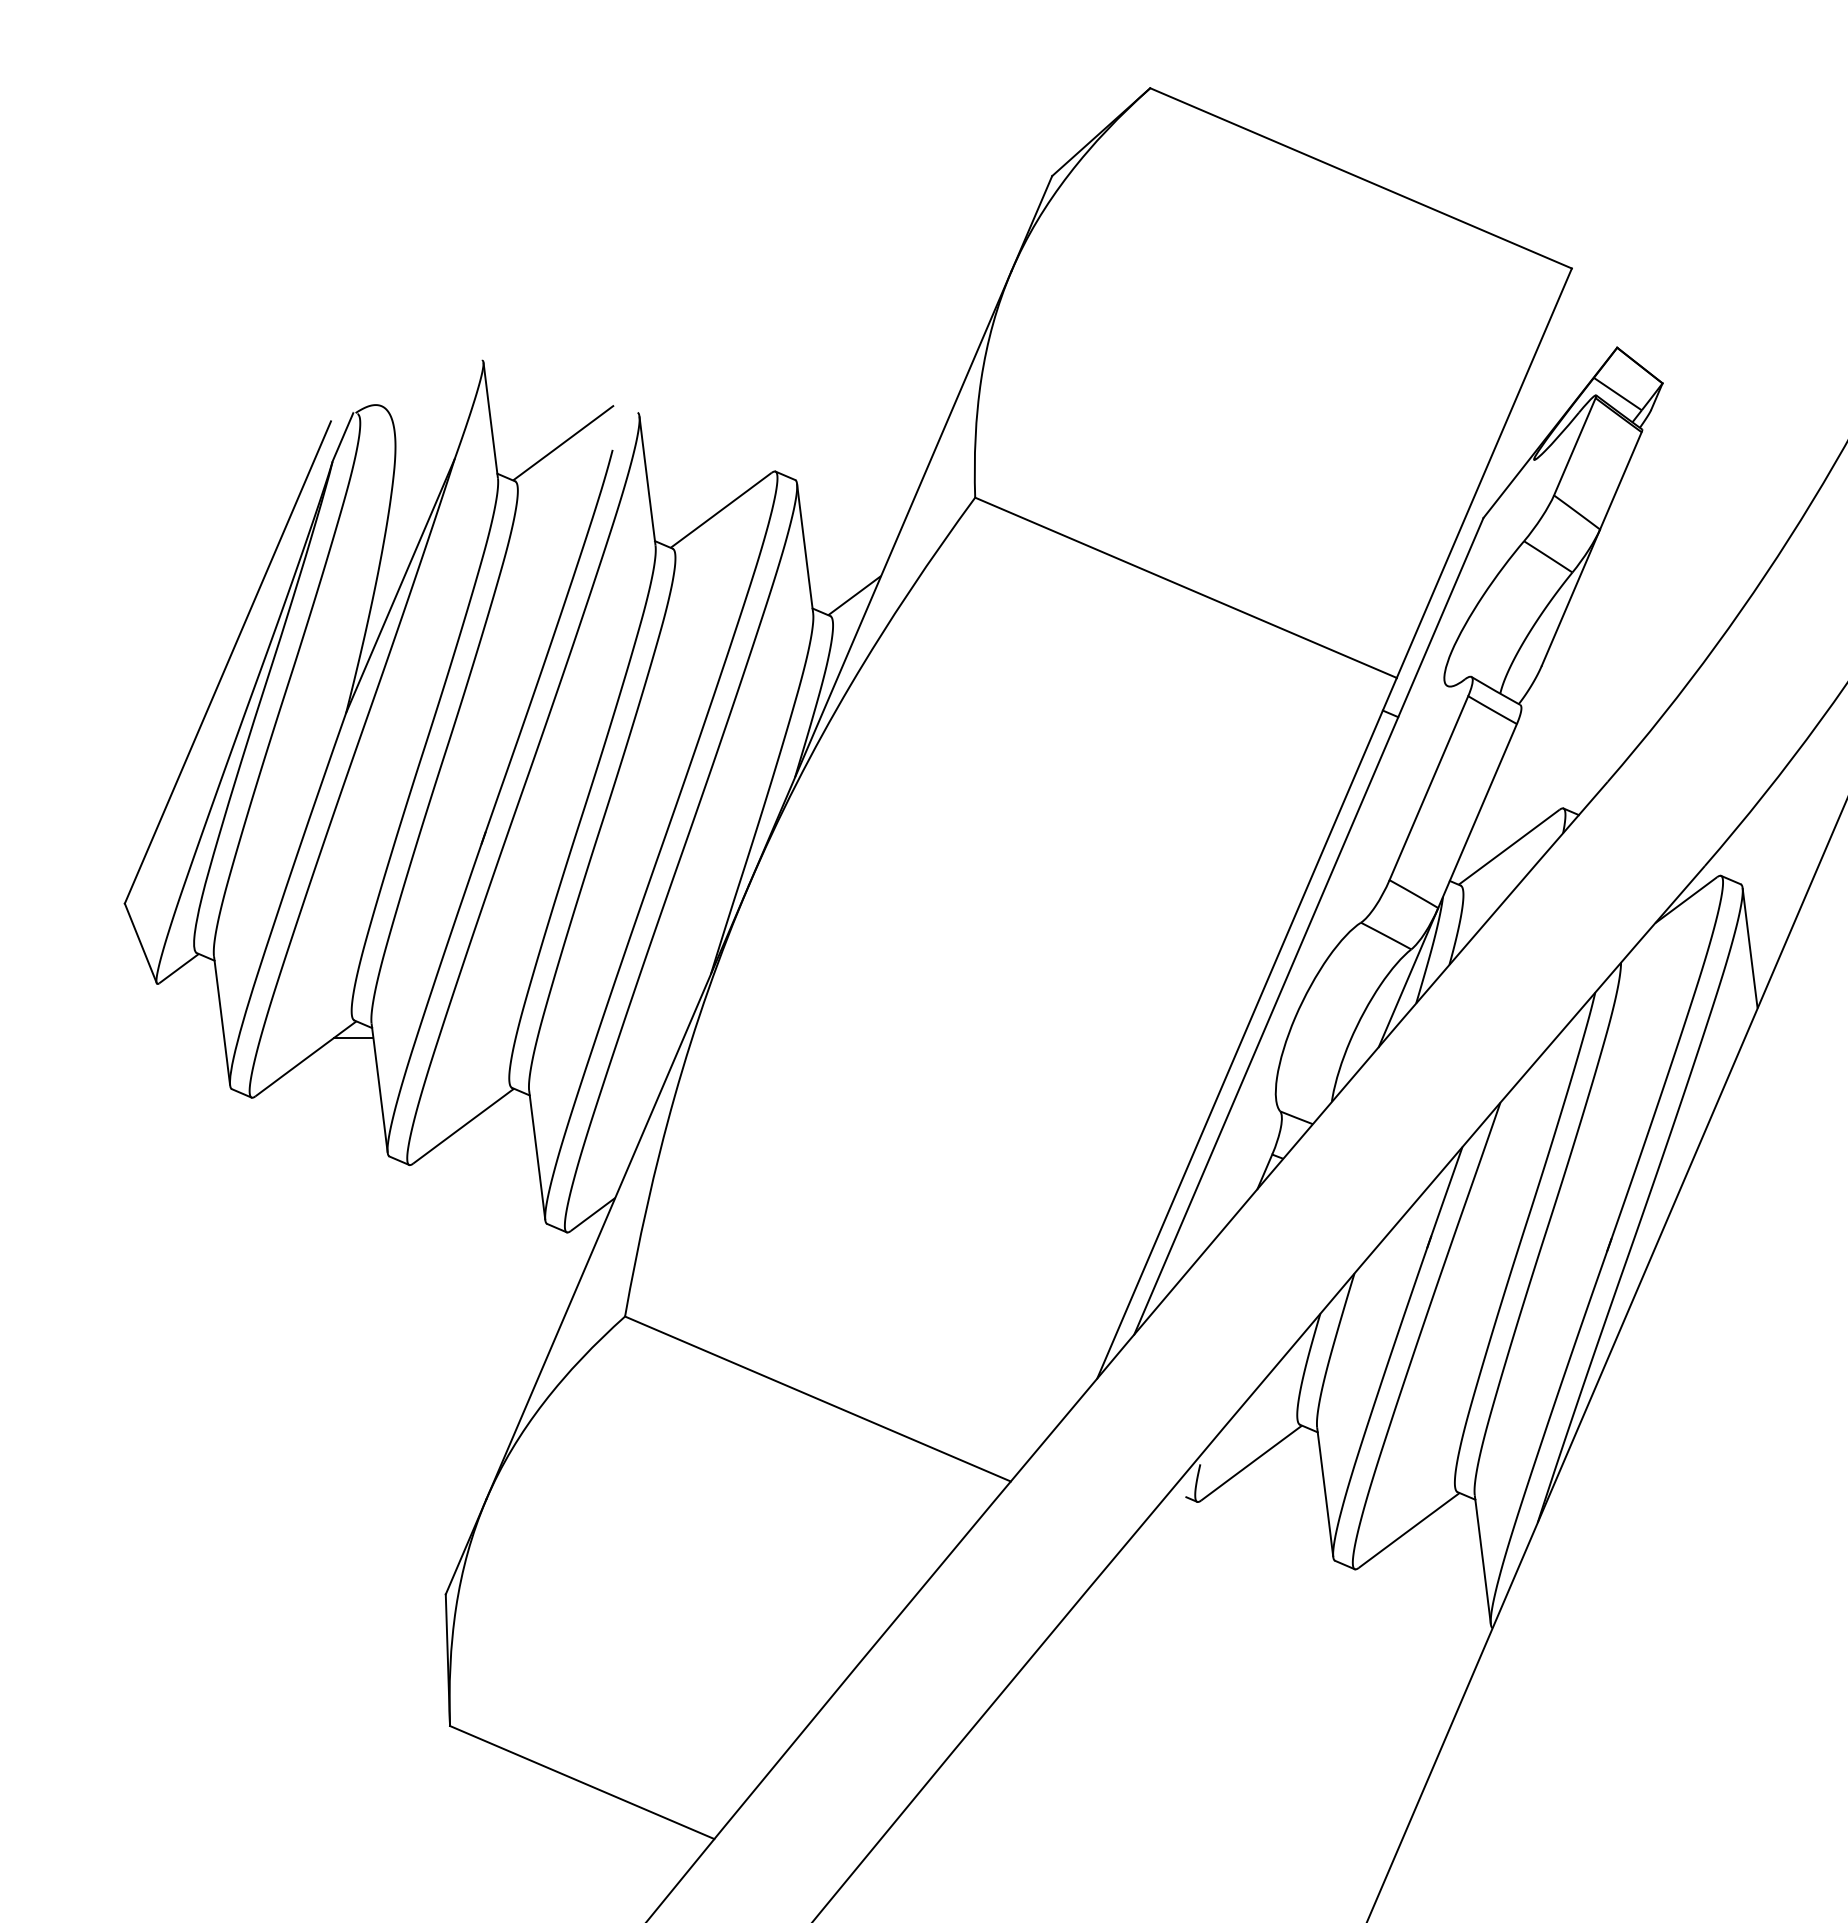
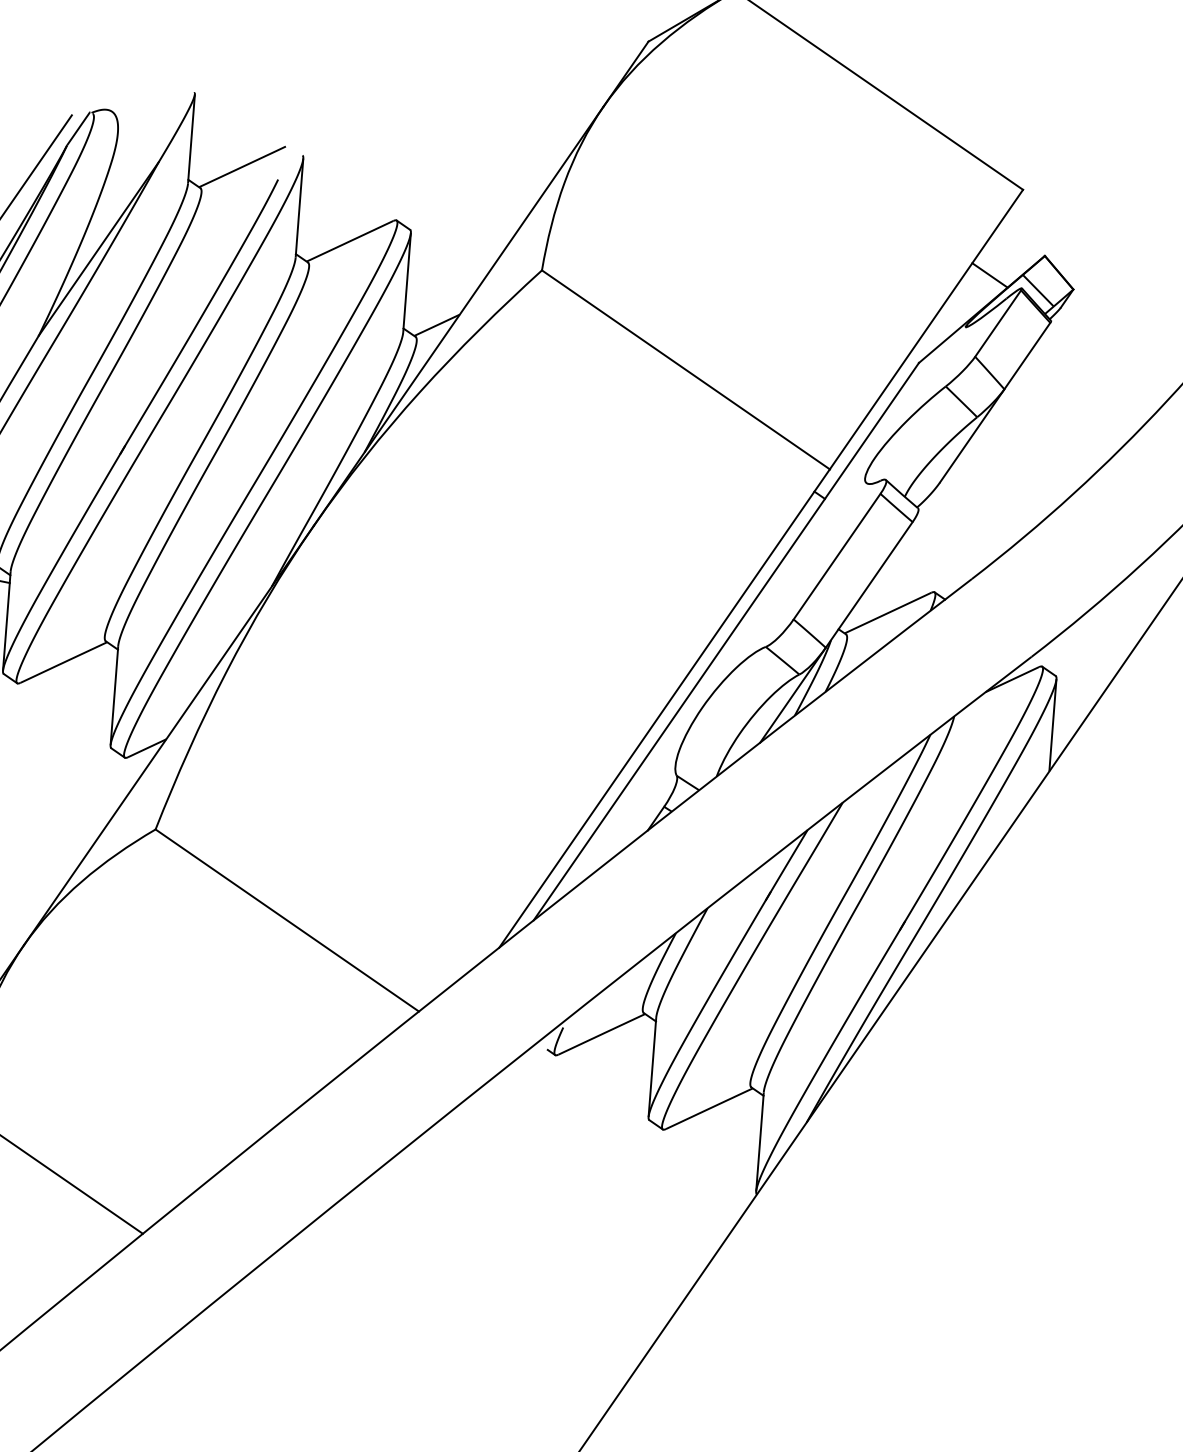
line: (1551, 387) -> (989, 275), added

